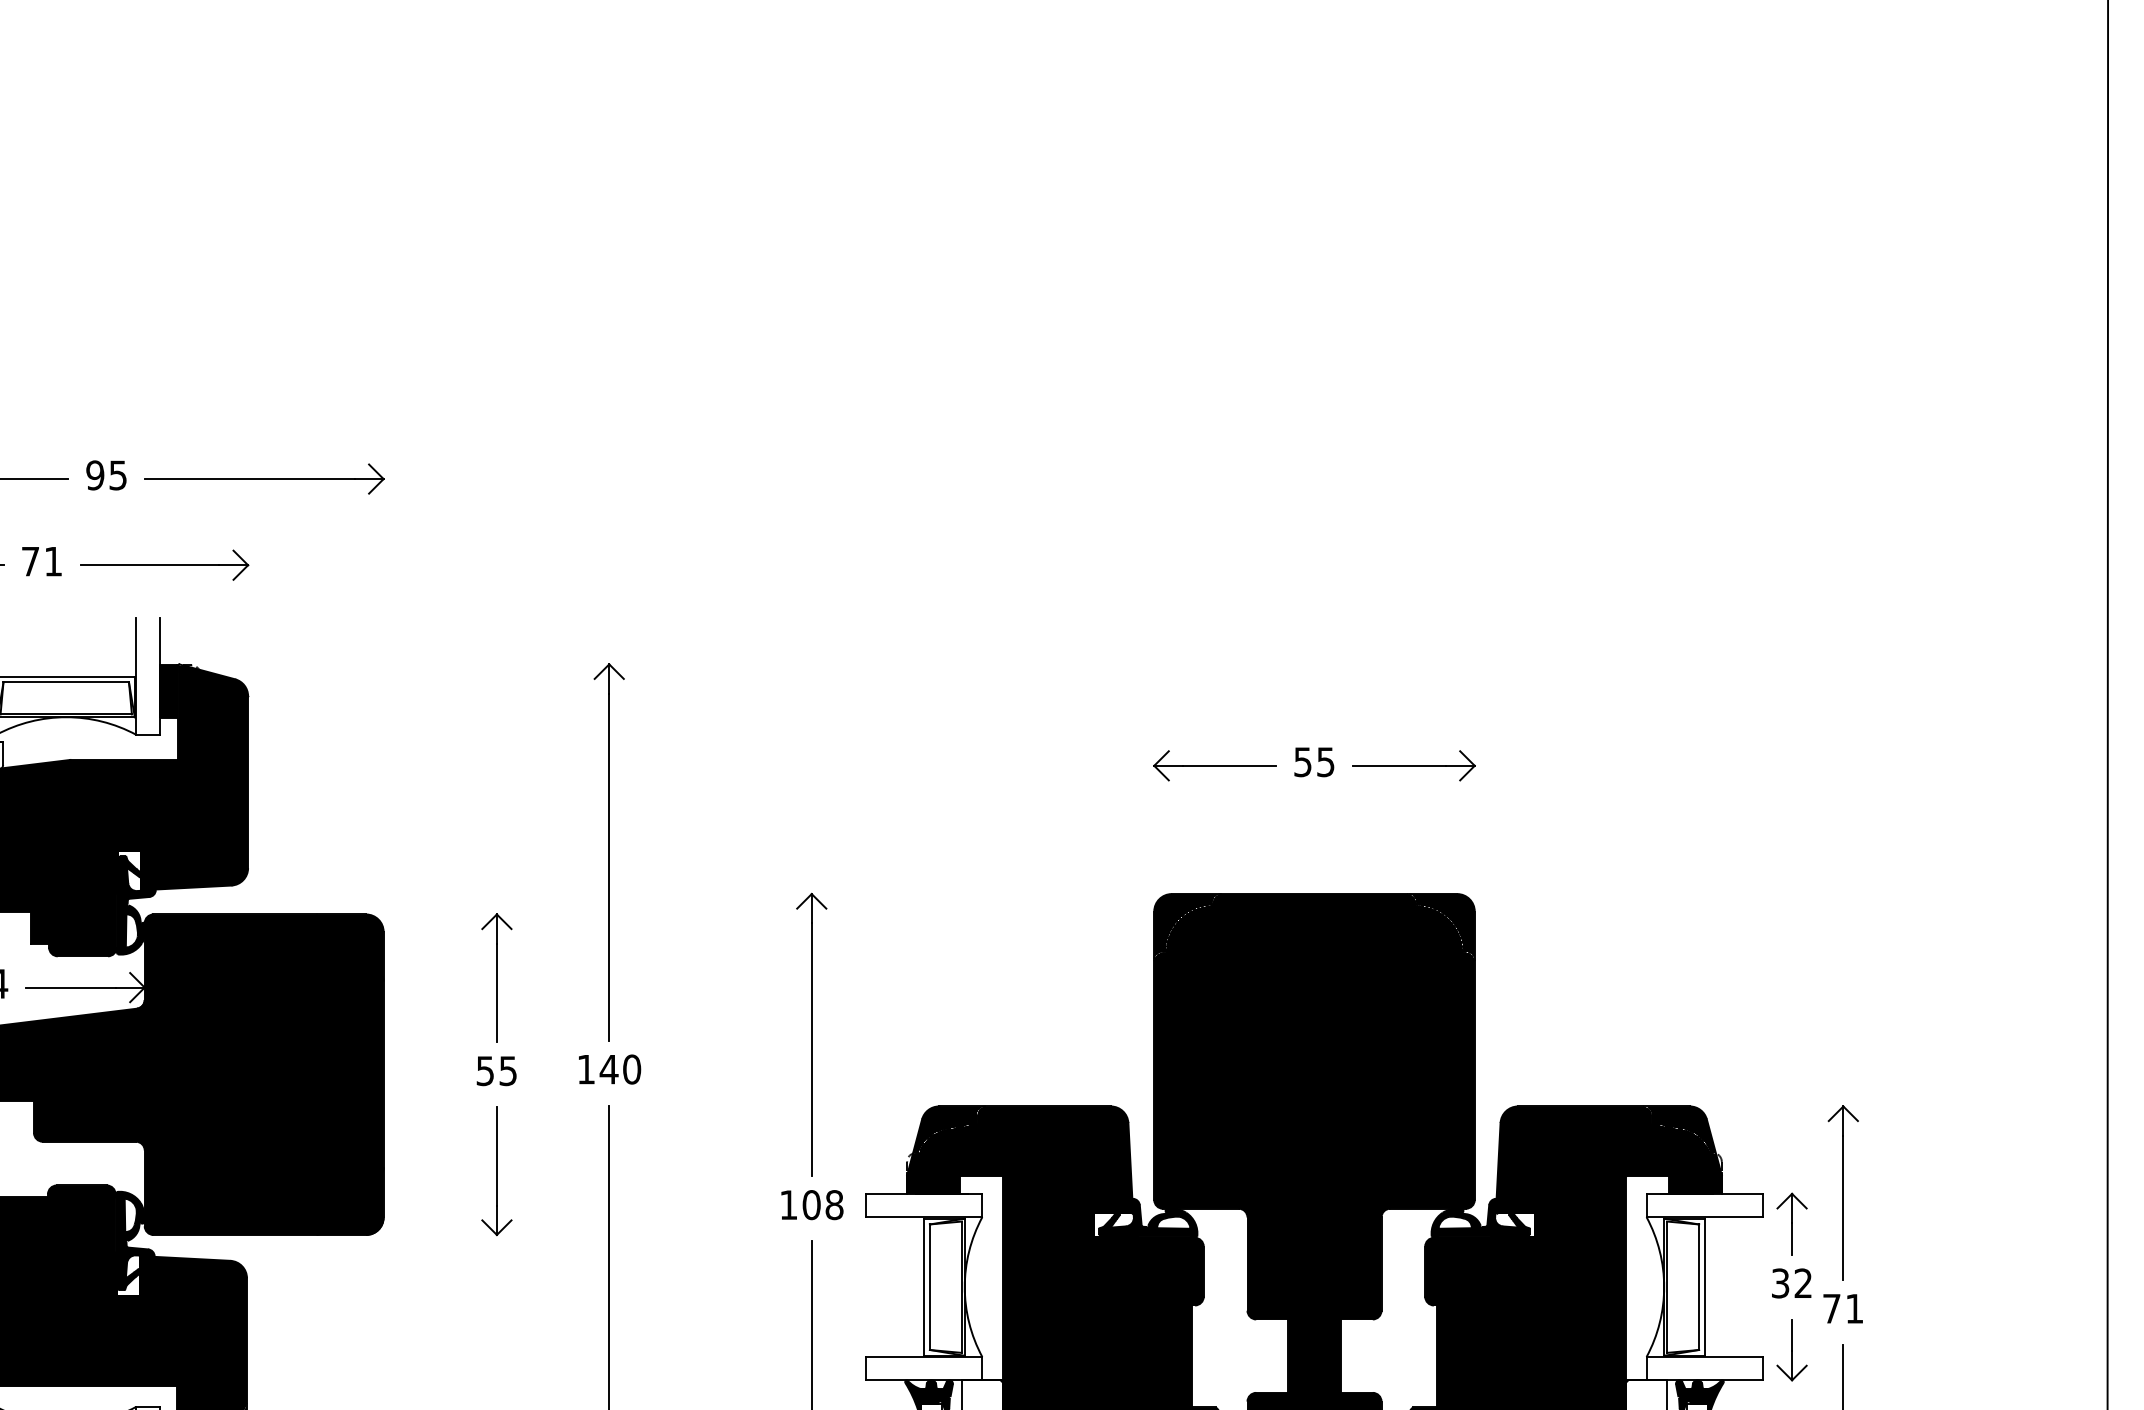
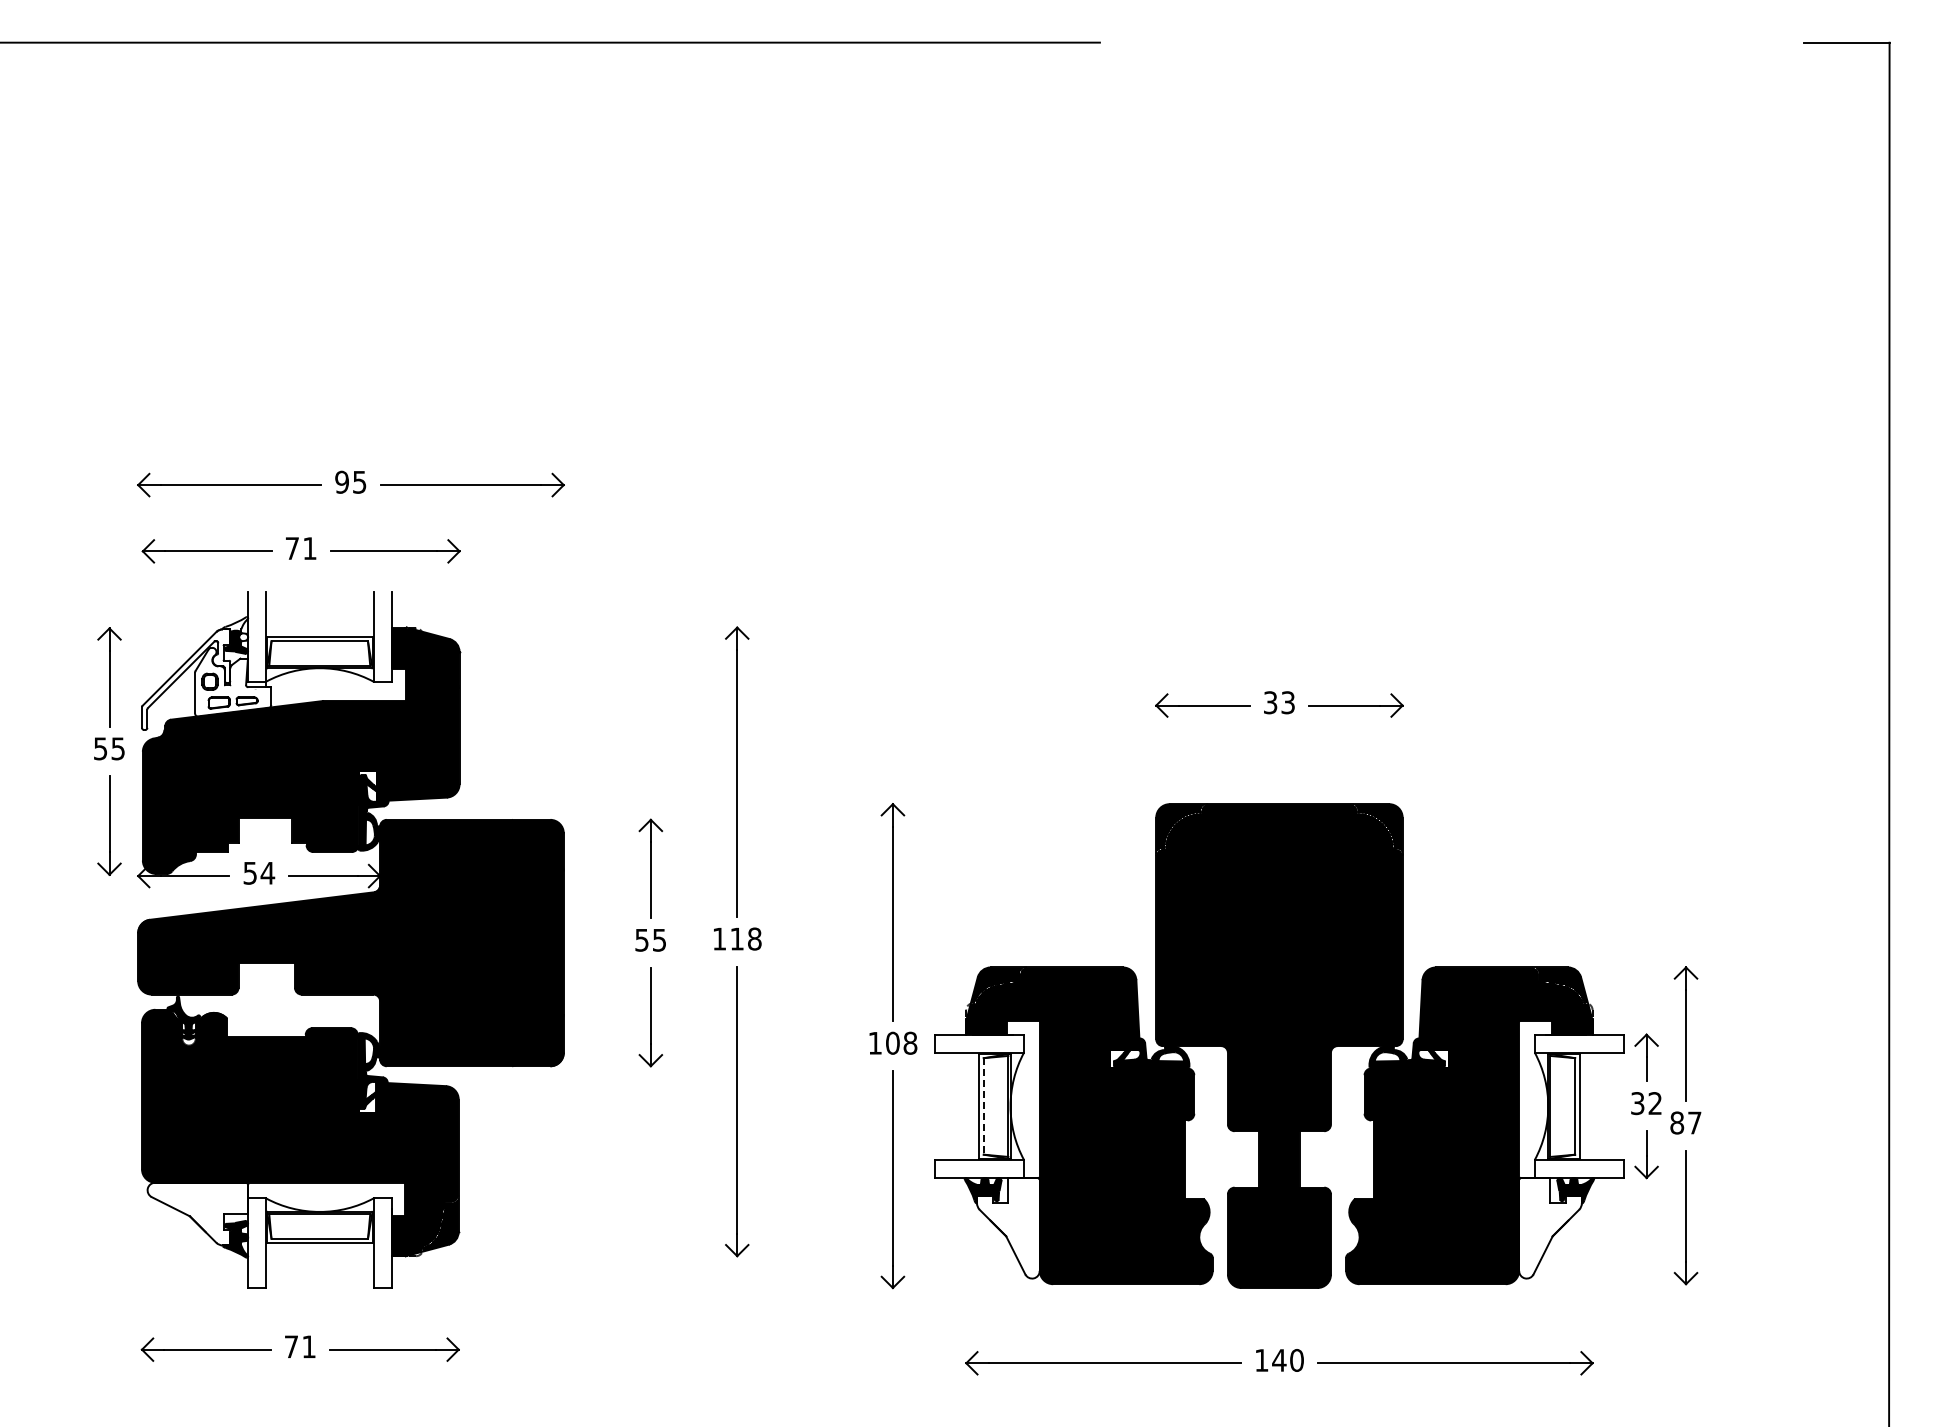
text: (1314, 761) -> (1279, 702), 55 -> 33
text: (619, 1068) -> (745, 938), 140 -> 118
line: (929, 1287) -> (983, 1106), solid -> dashed
text: (1842, 1308) -> (1685, 1122), 71 -> 87

